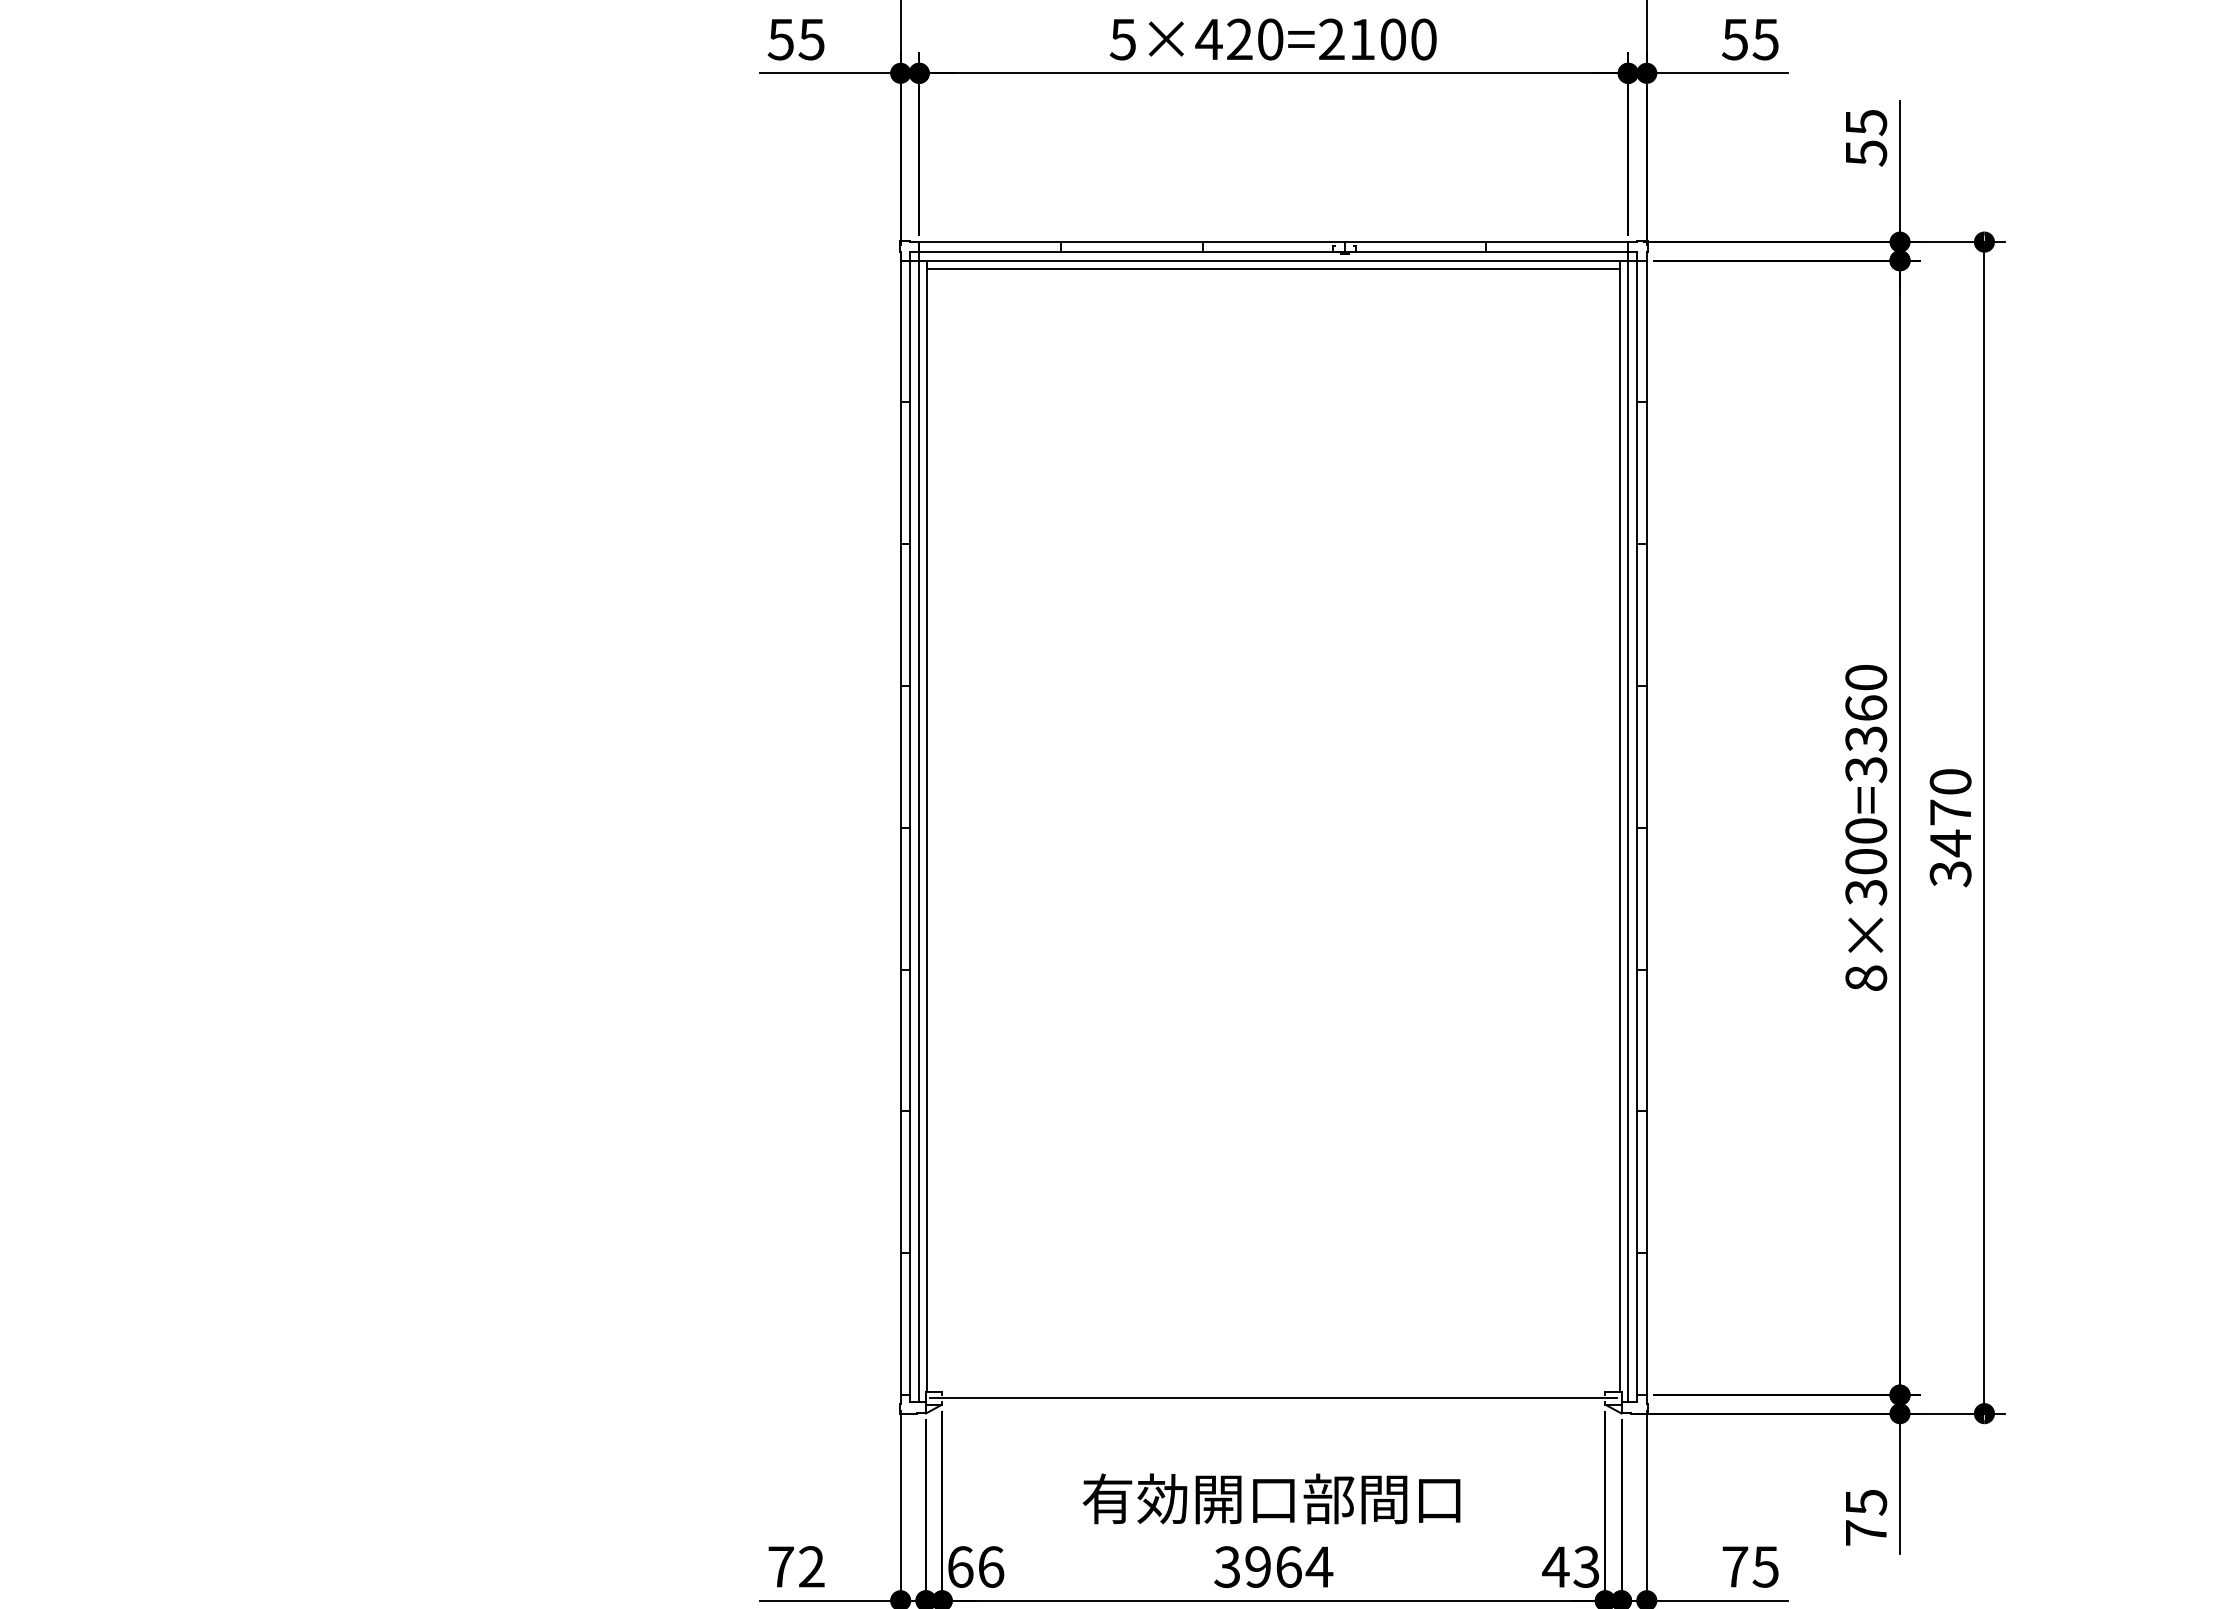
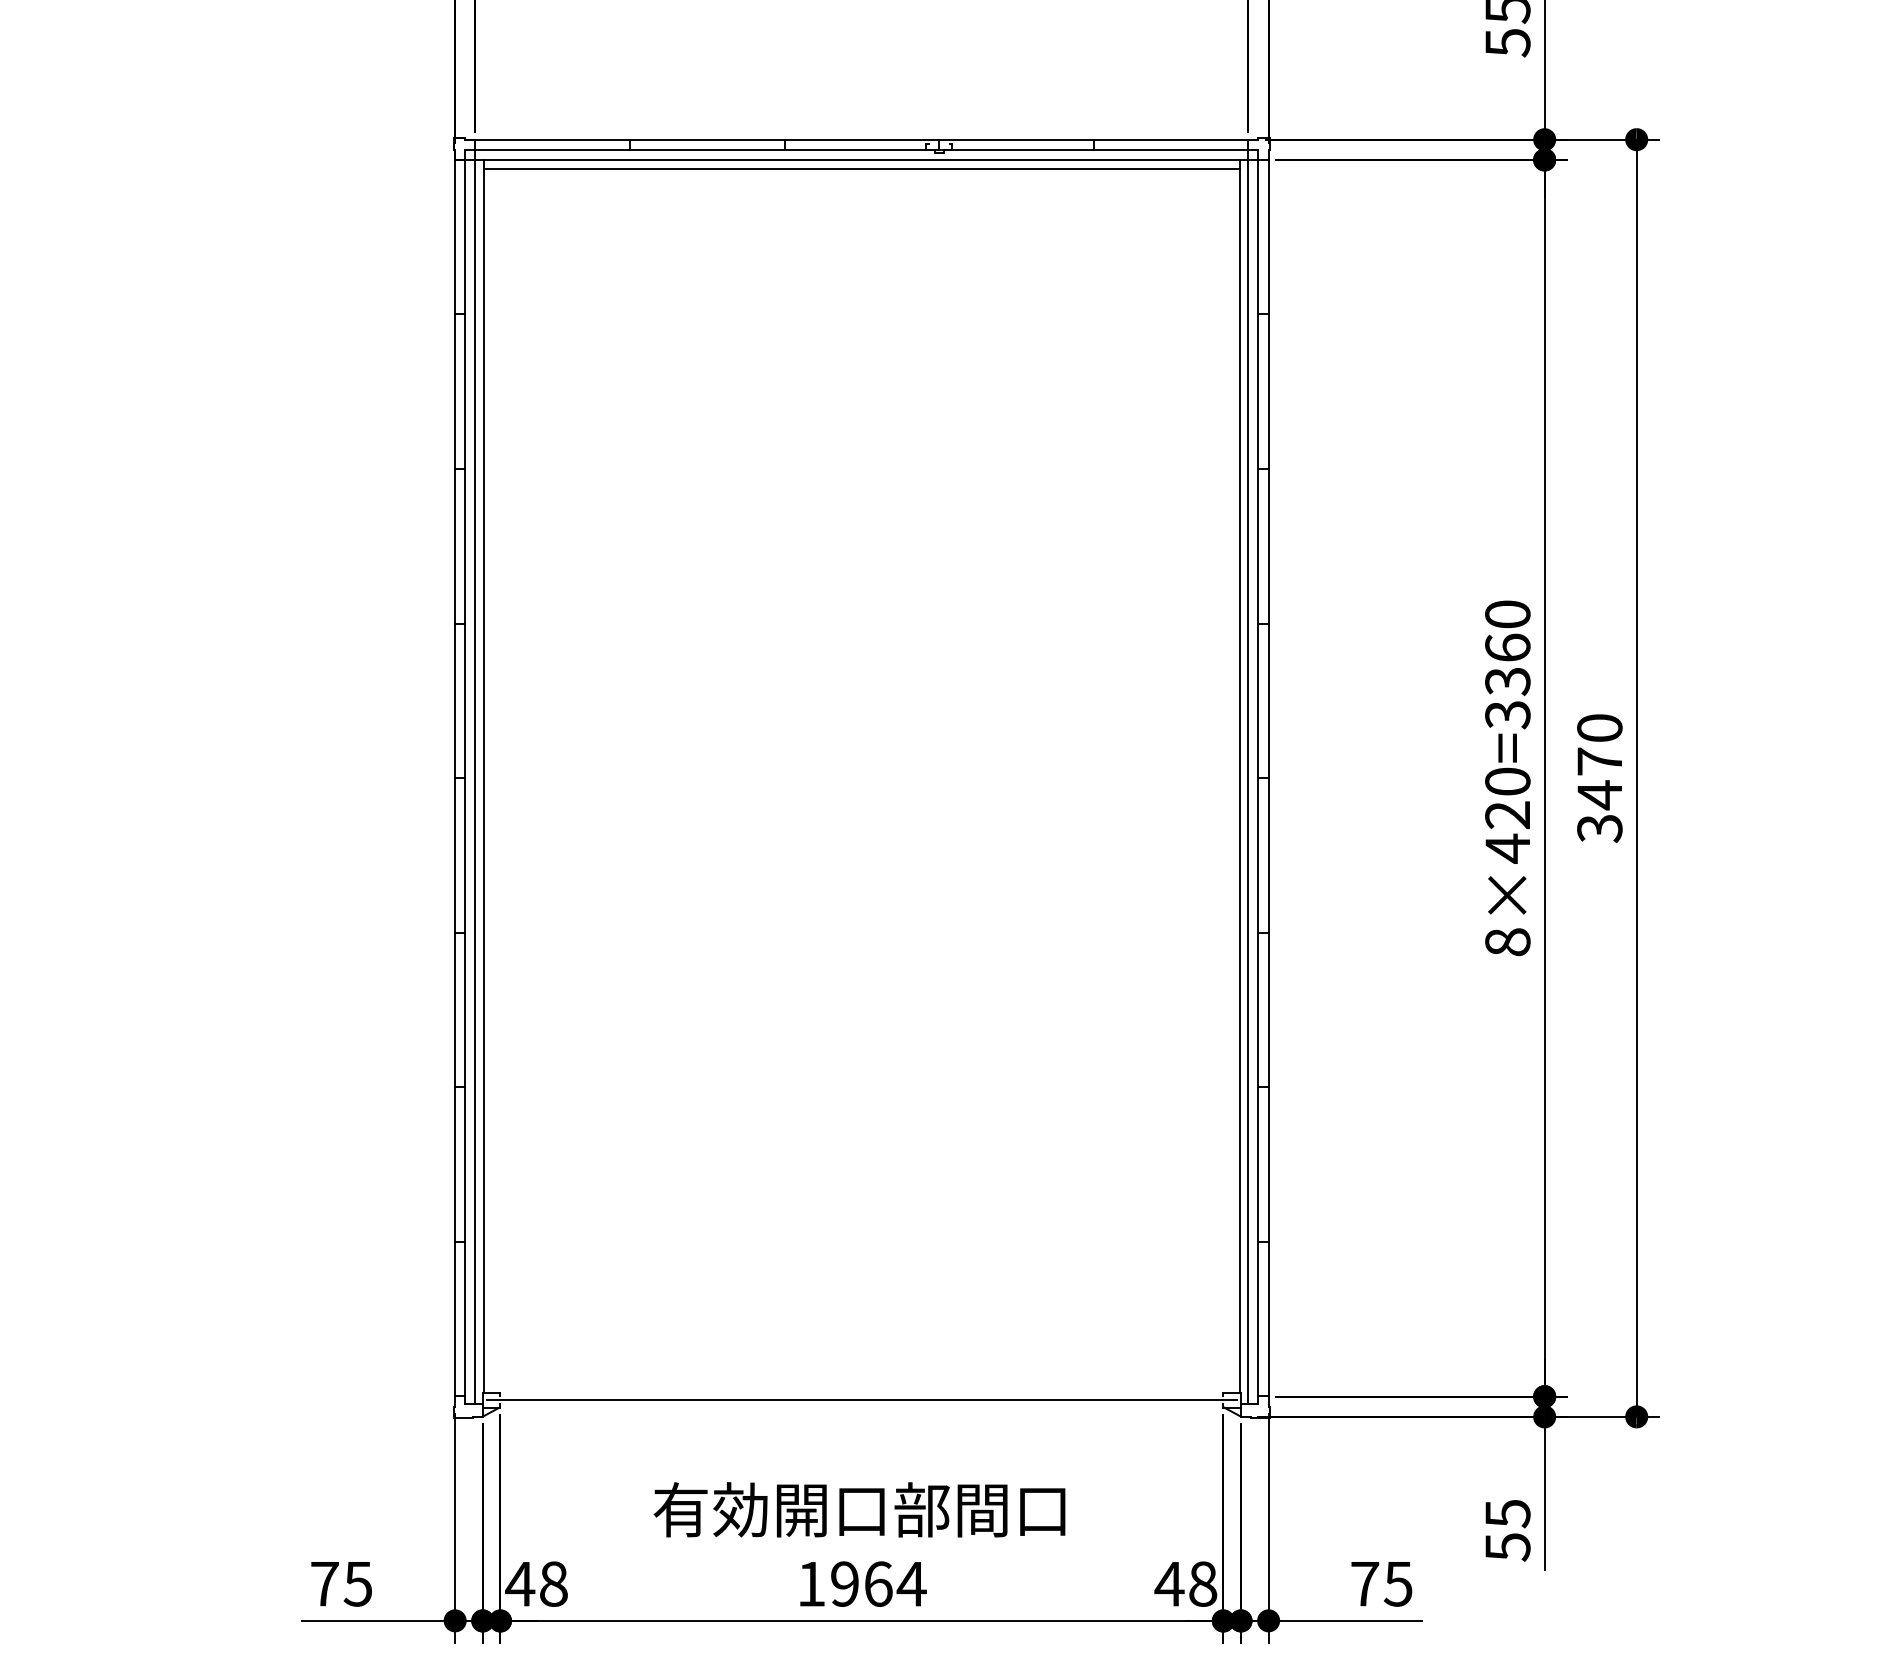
text: (1866, 877) -> (1508, 832), 8×300=3360 -> 8×420=3360
text: (1866, 1533) -> (1508, 1547), 75 -> 55
text: (811, 1566) -> (357, 1583), 72 -> 75
text: (975, 1566) -> (536, 1583), 66 -> 48
text: (1226, 1566) -> (810, 1583), 3964 -> 1964
text: (1586, 1566) -> (1202, 1583), 43 -> 48

